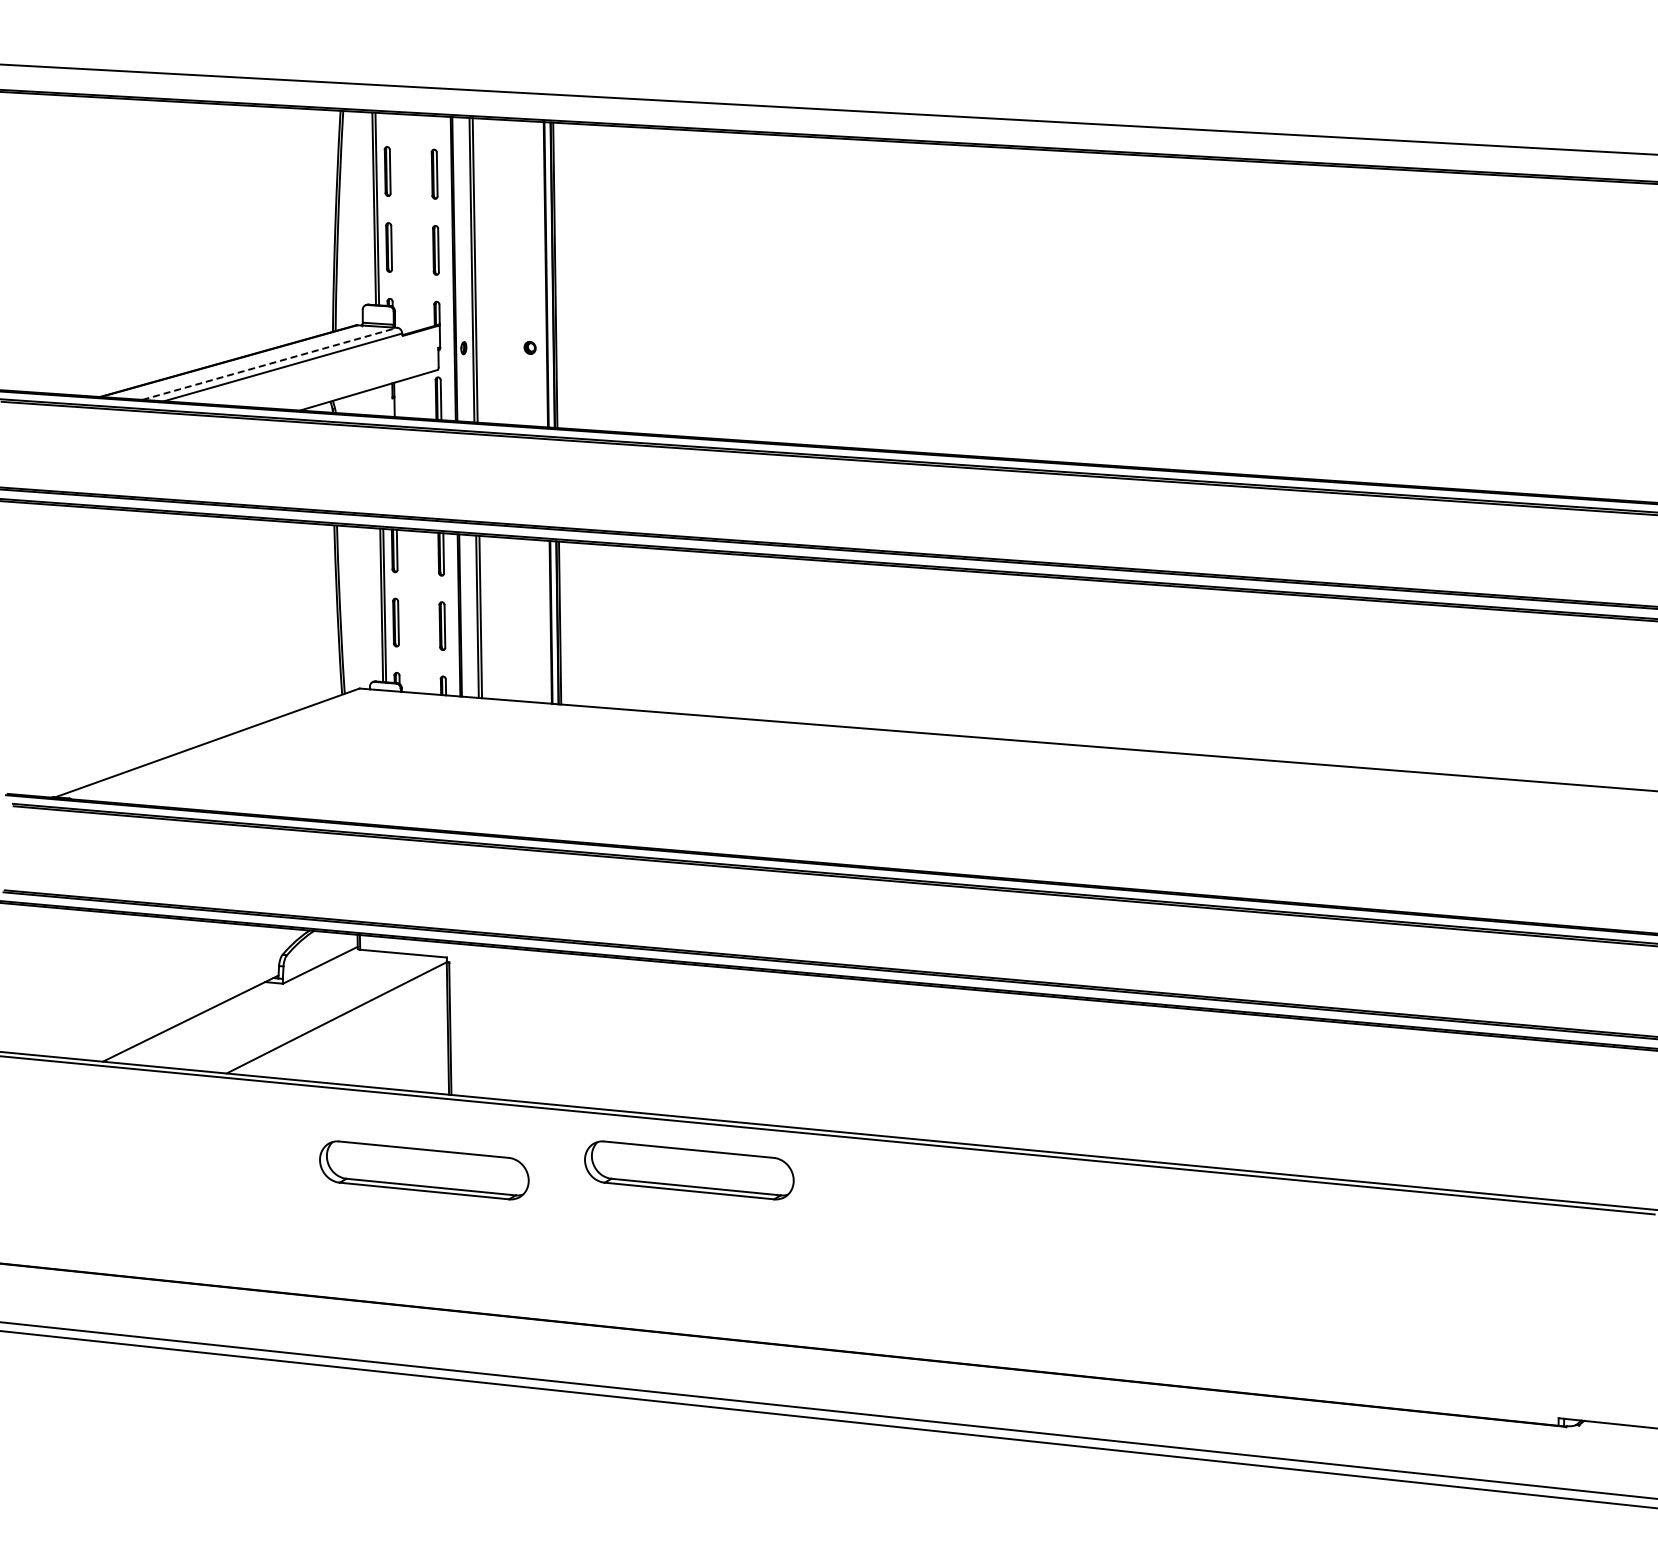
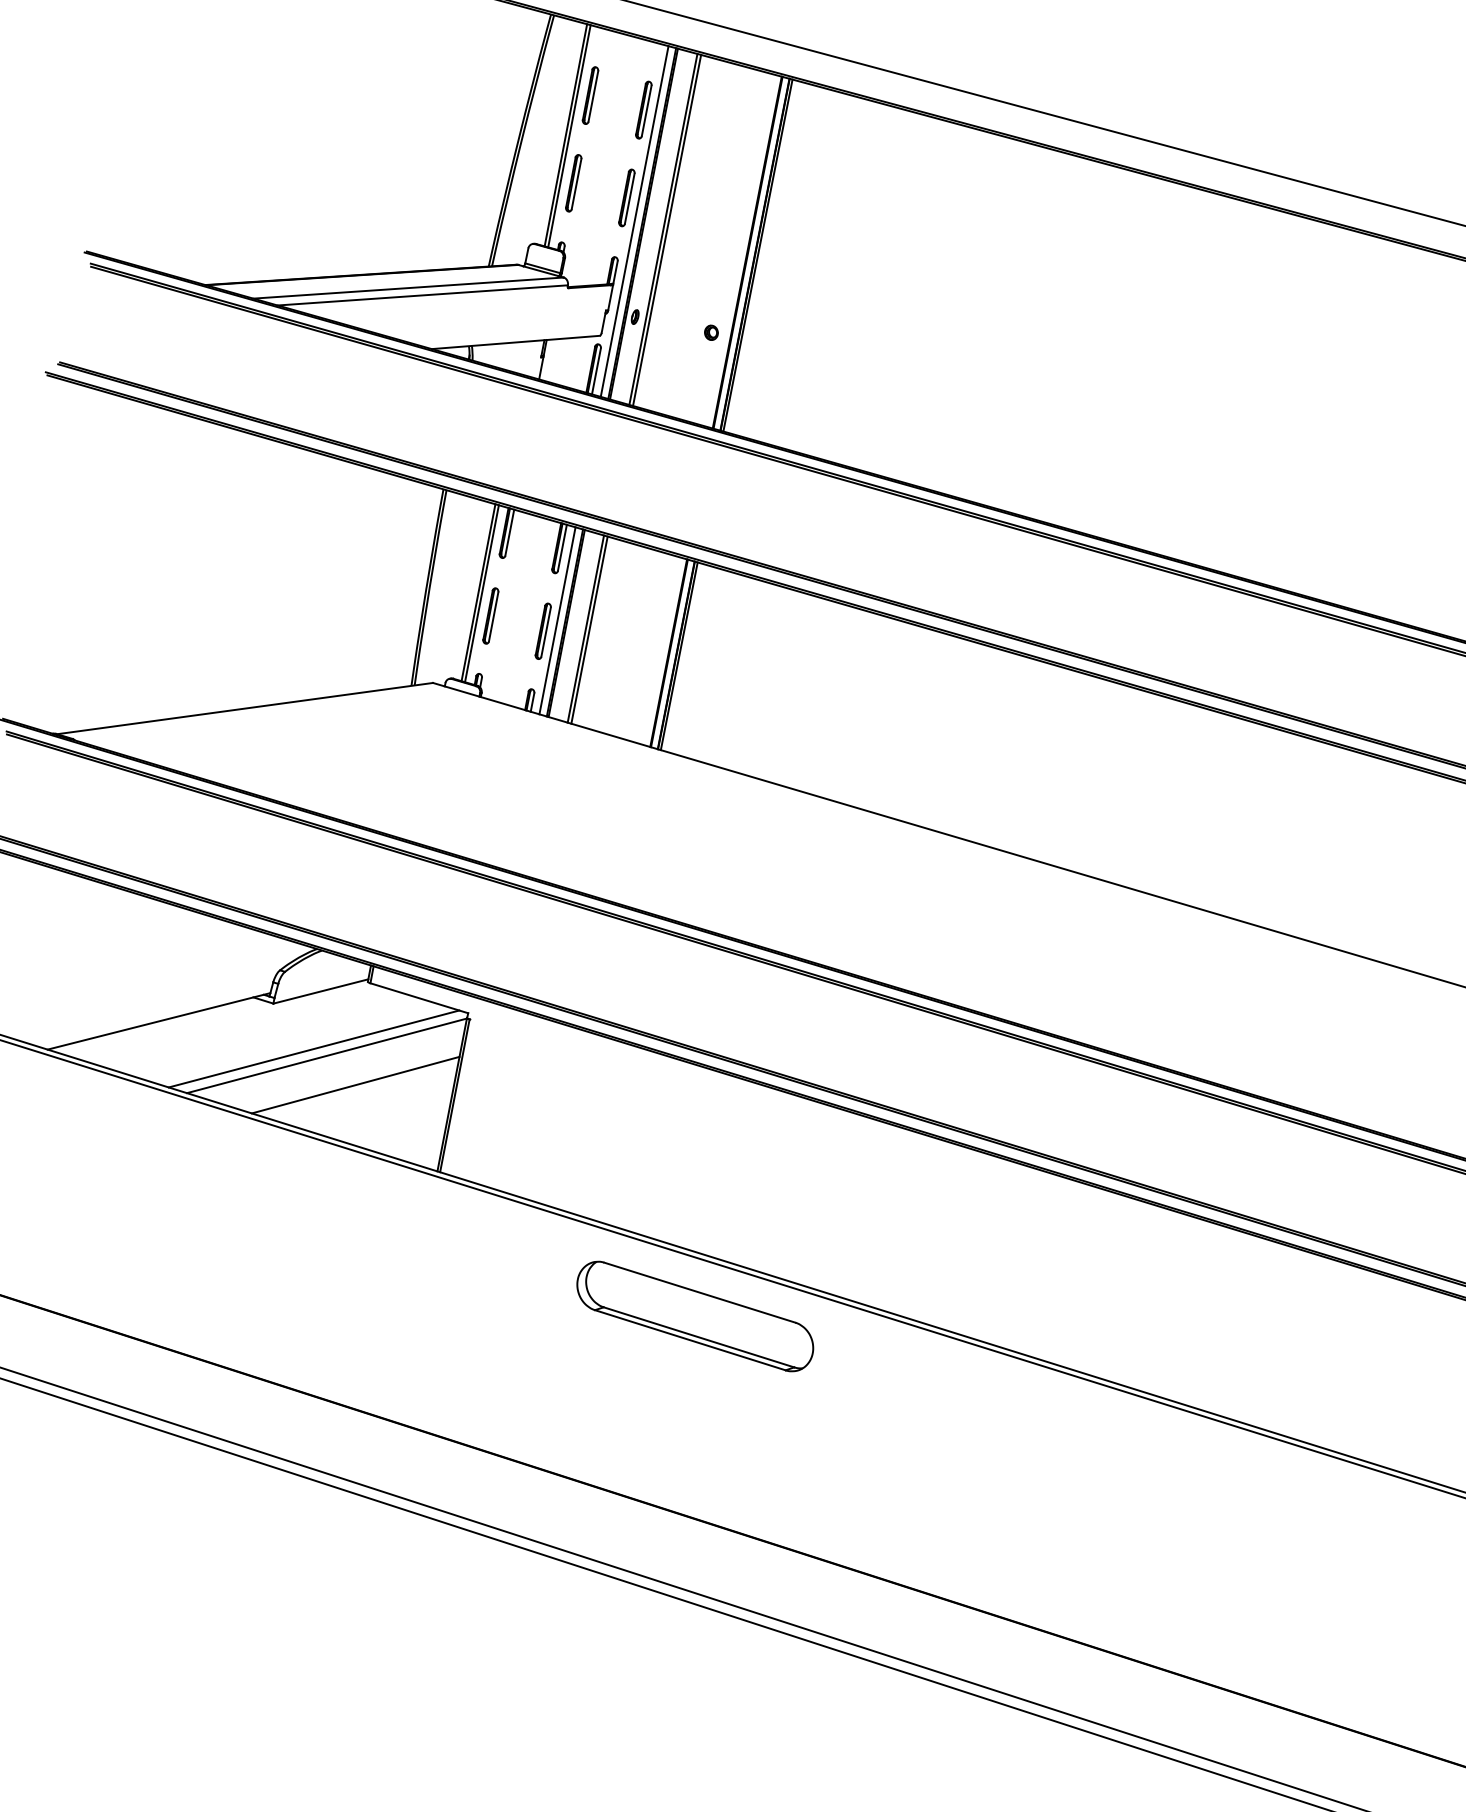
line: (446, 268) -> (634, 221), added
line: (270, 363) -> (409, 287), dashed -> solid
line: (452, 614) -> (557, 620), added
line: (324, 1013) -> (313, 1047), added
line: (365, 1036) -> (355, 1084), added
part: (424, 1170) -> (390, 1252), removed

